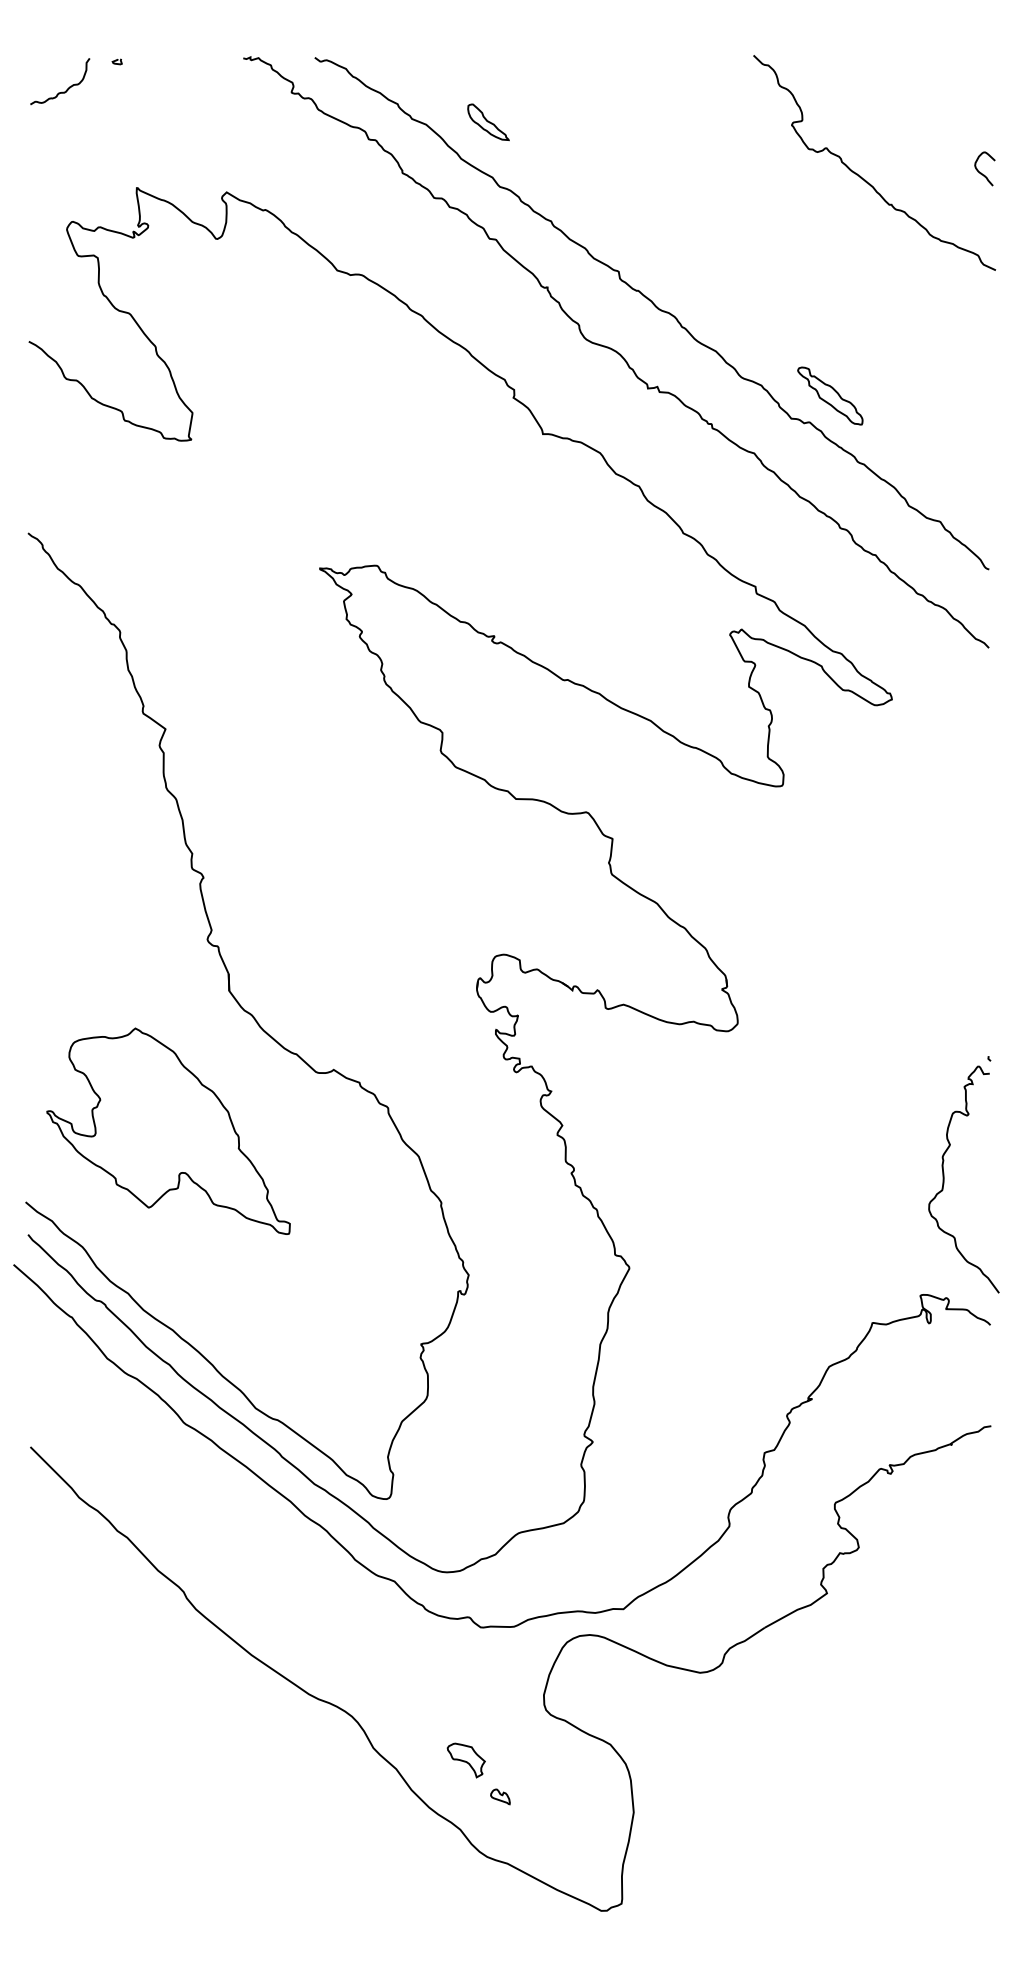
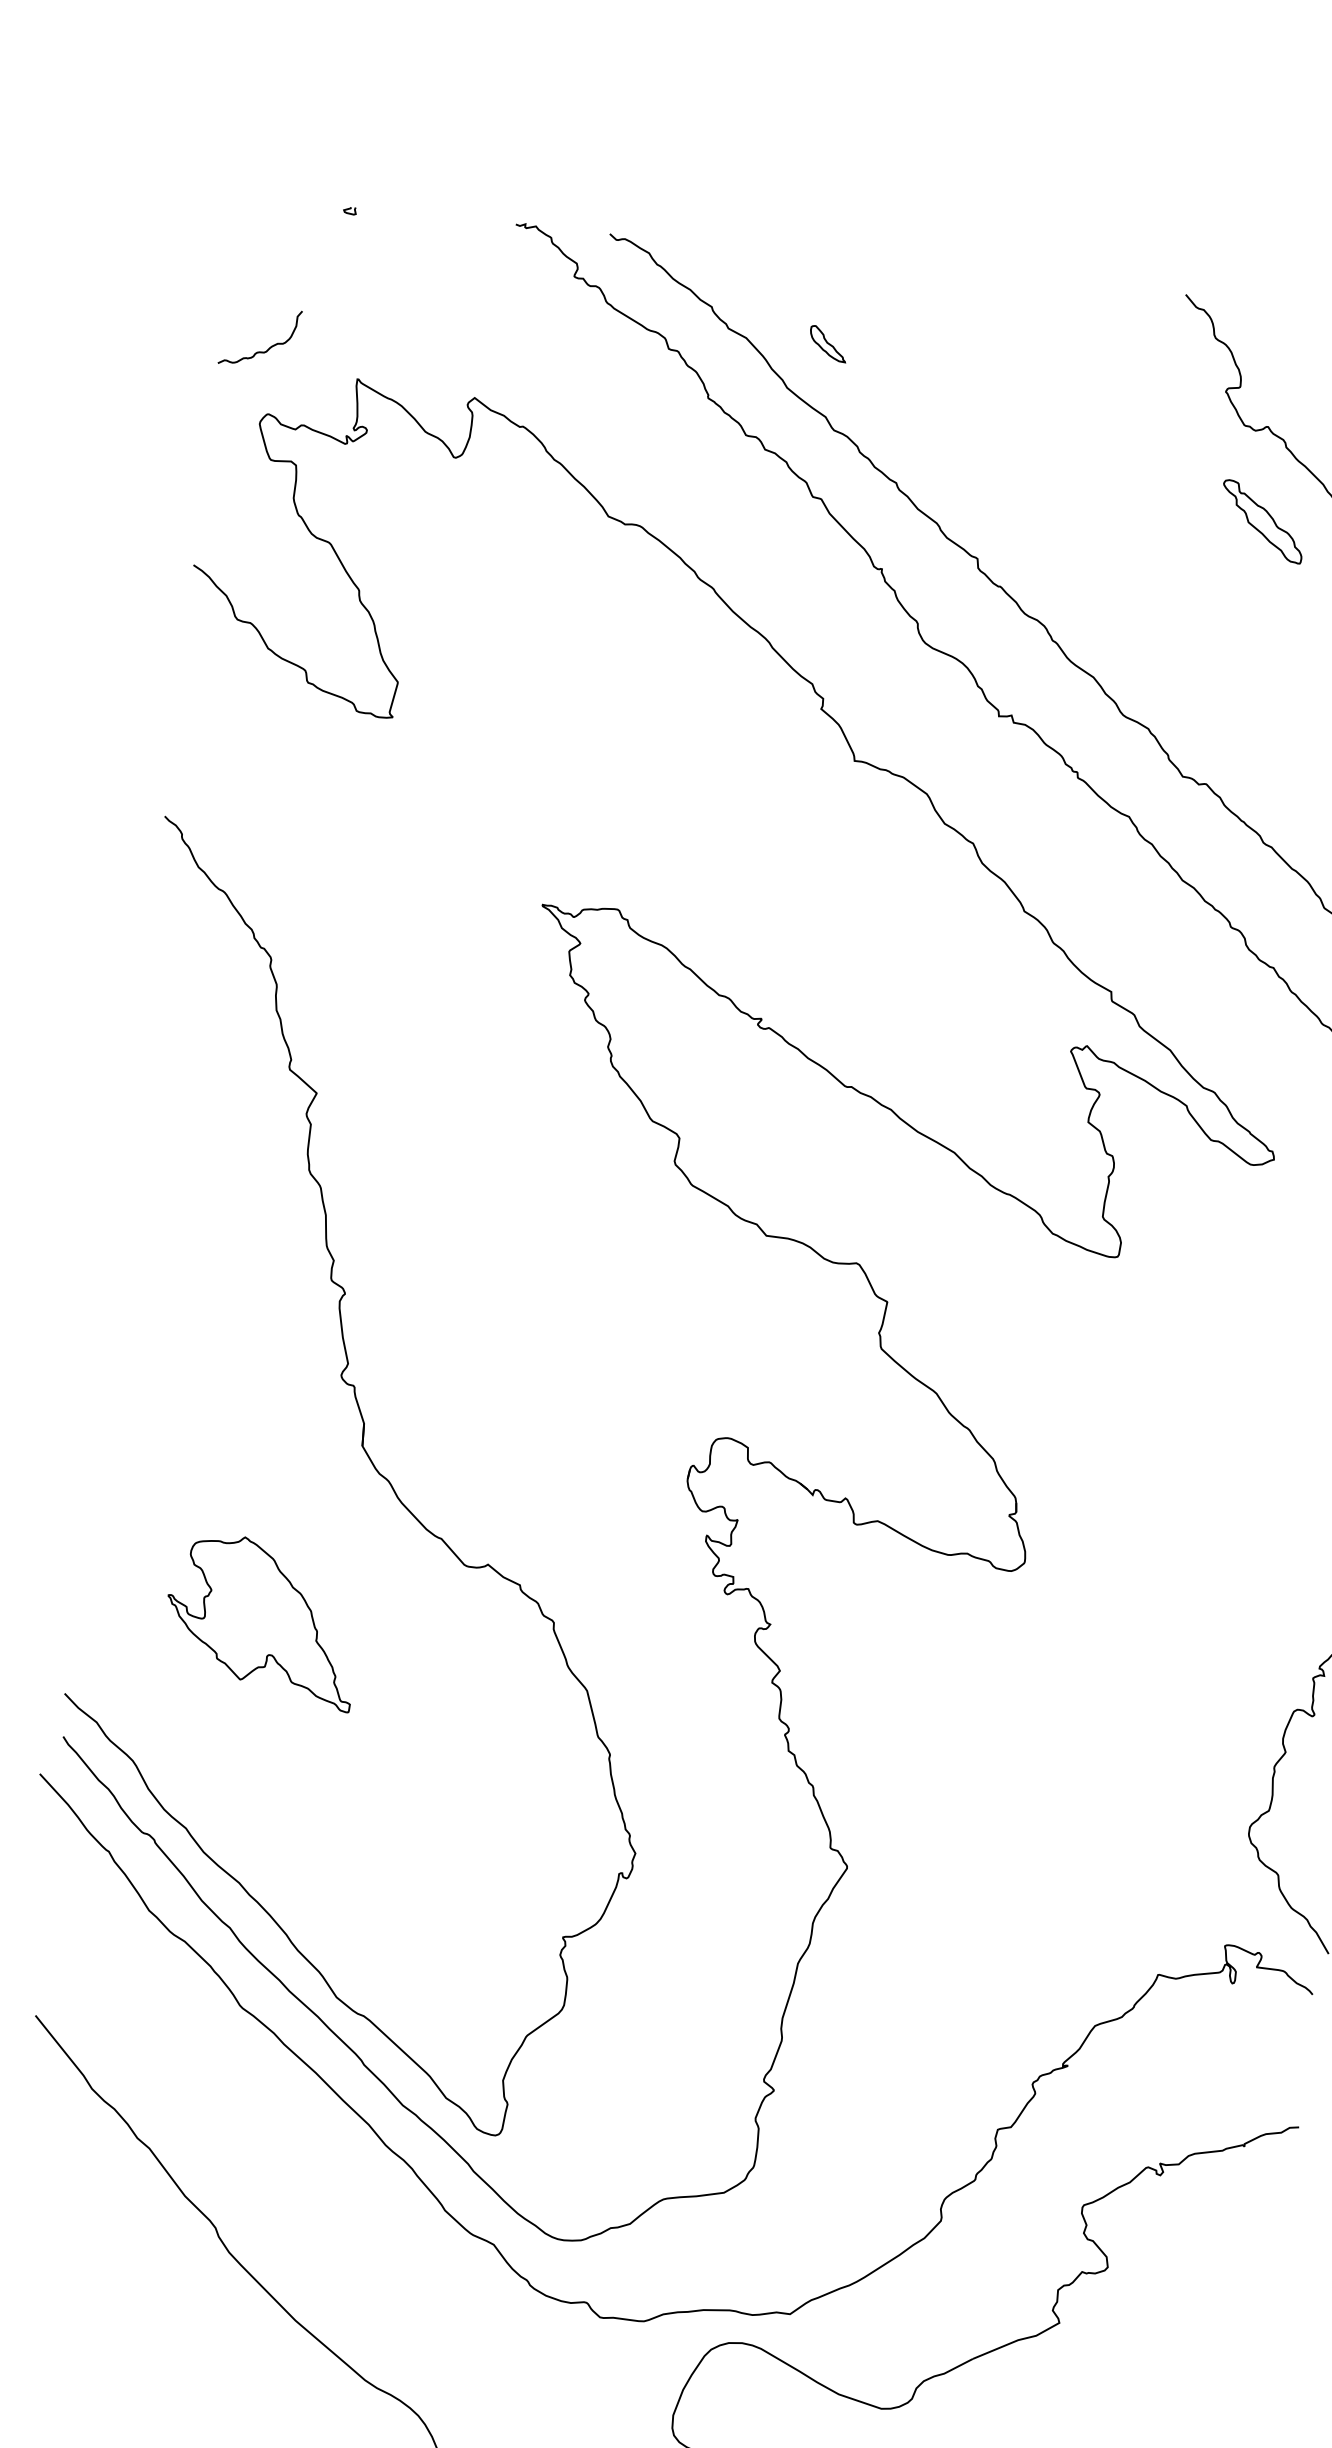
curve: (67, 88) -> (268, 347), moved
part: (488, 122) -> (828, 344), size x0.7
part: (830, 395) -> (1262, 520), moved
part: (168, 1130) -> (262, 1620), size x0.6

